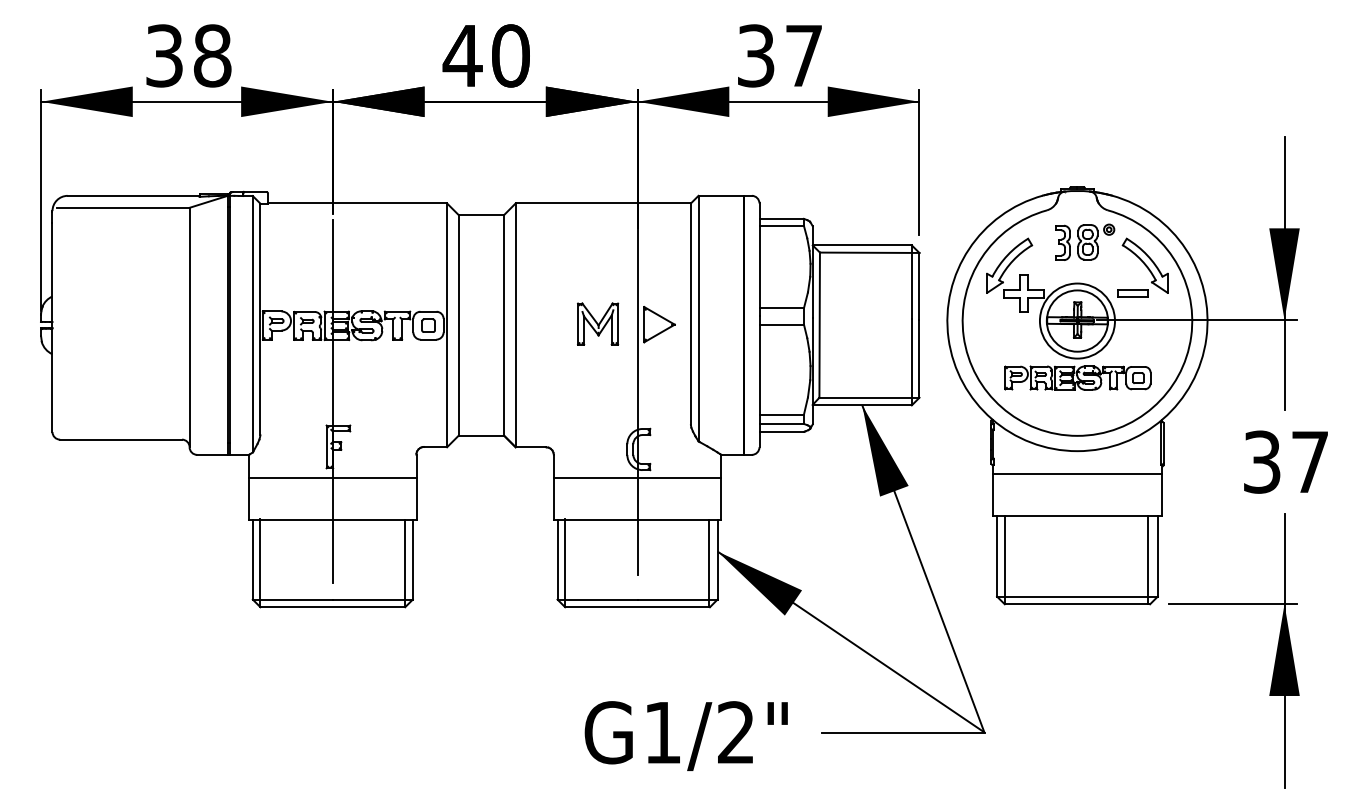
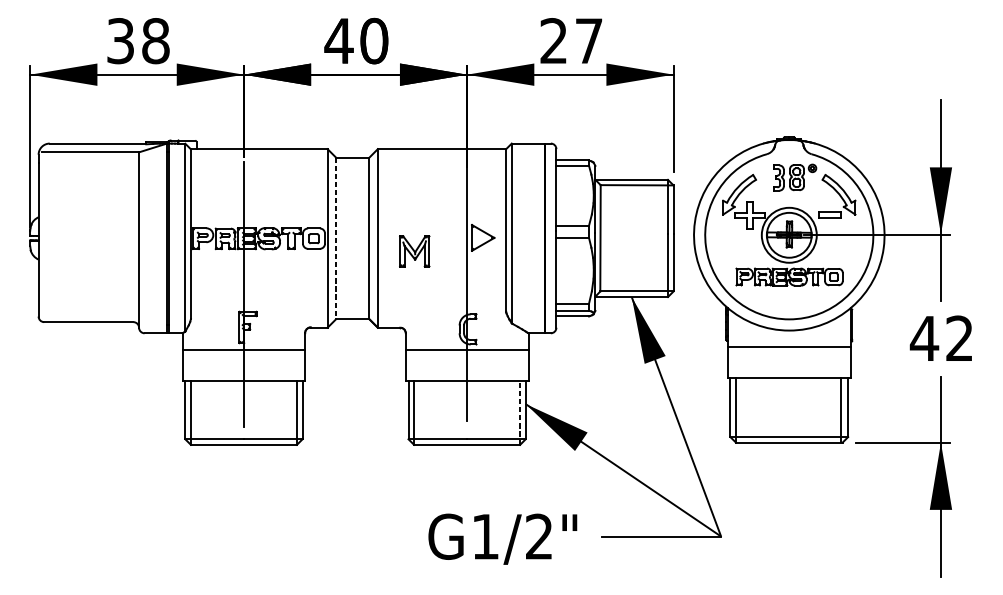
text: (755, 55) -> (553, 40), 37 -> 27
part: (598, 323) -> (415, 250), moved
line: (458, 325) -> (335, 238), solid -> dashed
text: (1284, 461) -> (940, 338), 37 -> 42
line: (709, 563) -> (519, 412), solid -> dashed

